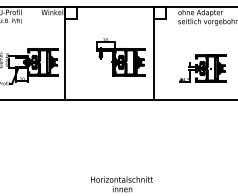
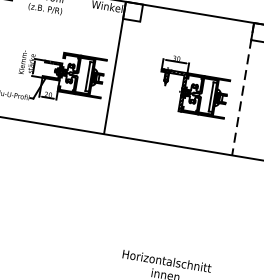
line: (154, 54) -> (242, 90), solid -> dashed

